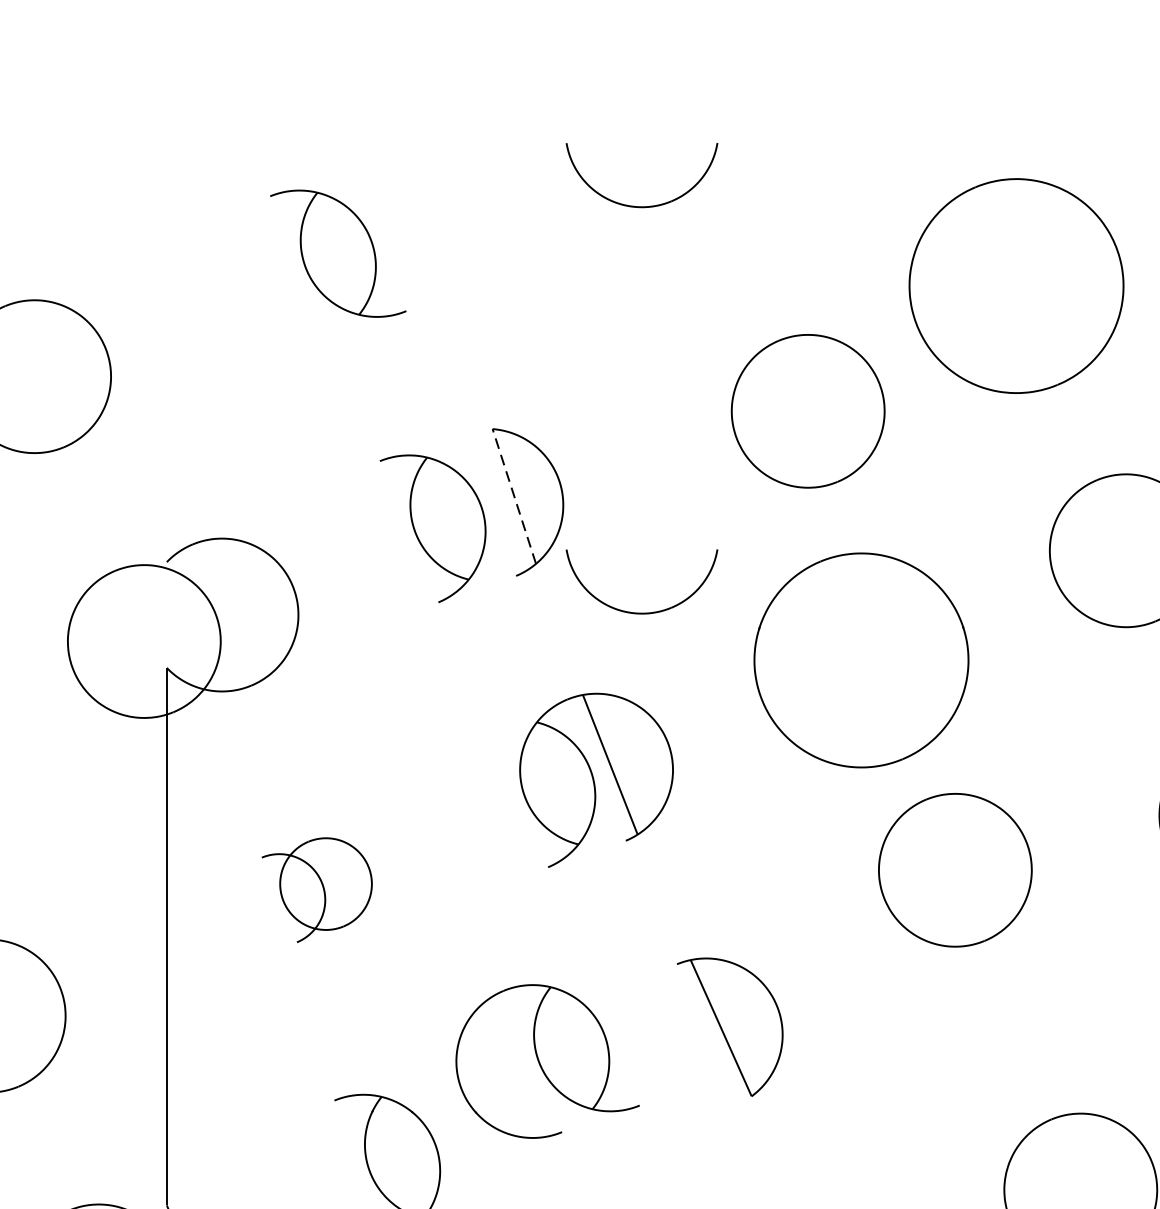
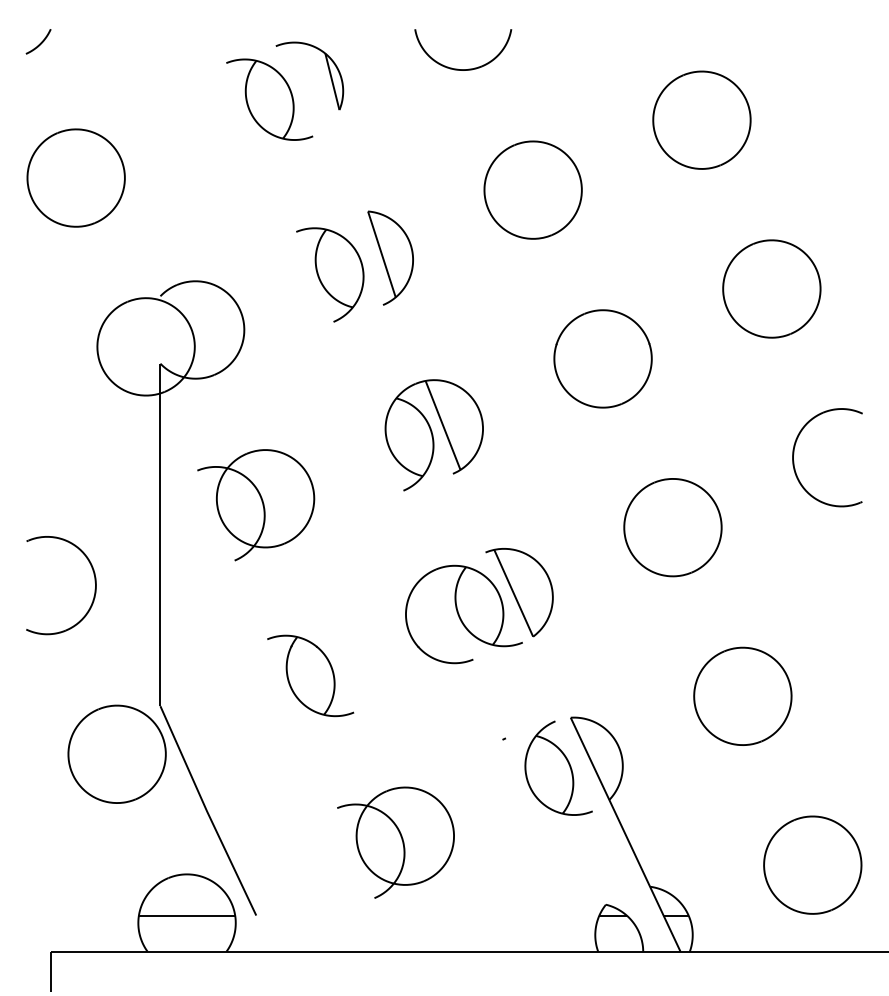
part: (430, 209) -> (328, 71), added
part: (1015, 284) -> (701, 119), size x0.71
part: (807, 410) -> (532, 189), moved
line: (513, 495) -> (381, 253), dashed -> solid
part: (650, 611) -> (468, 327), removed
part: (860, 659) -> (602, 358), size x0.71
part: (954, 870) -> (672, 527), moved
part: (317, 890) -> (256, 505), size x1.67
part: (546, 1061) -> (463, 614), moved

